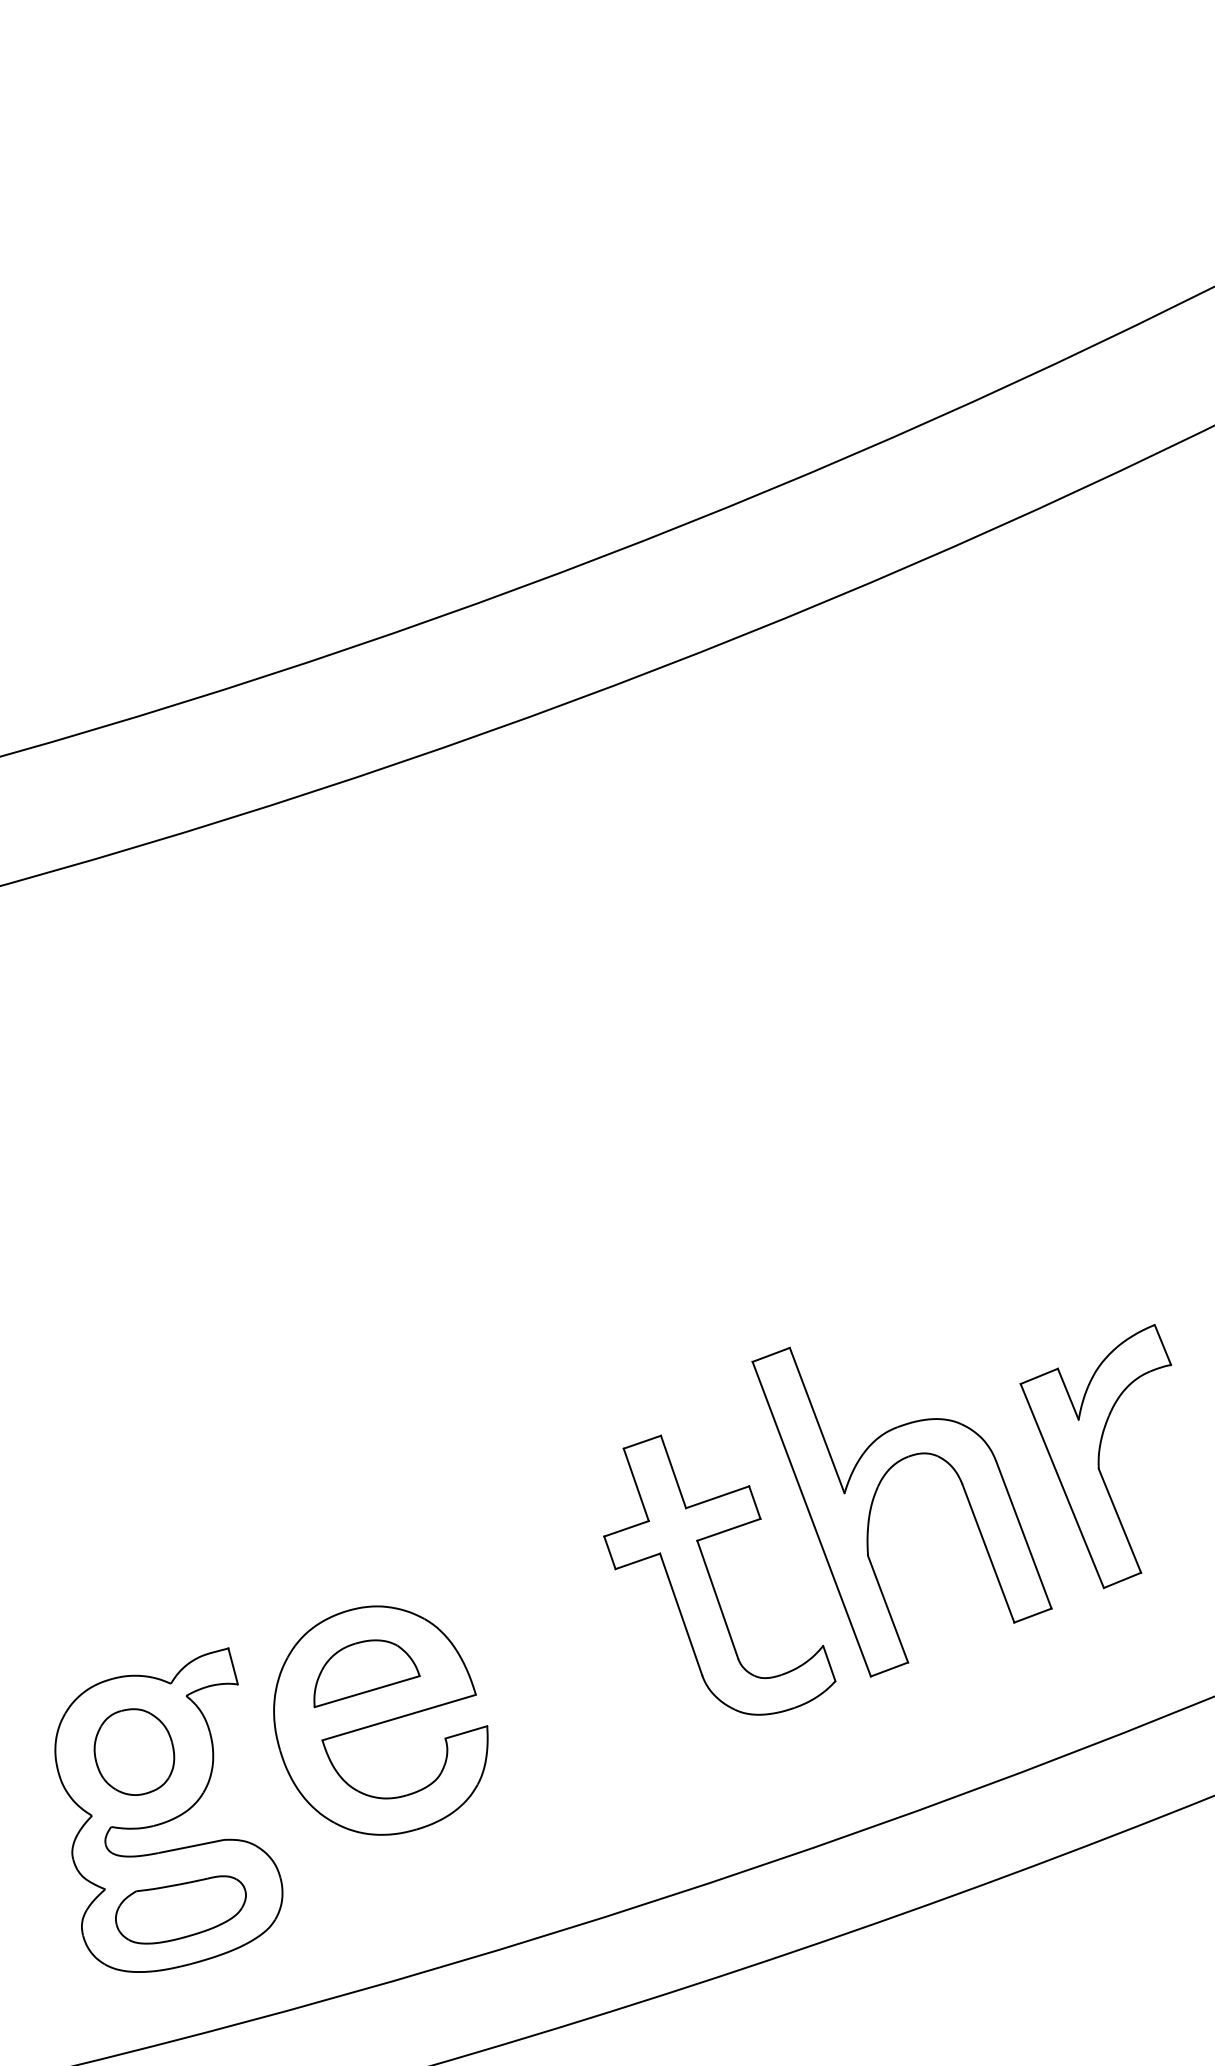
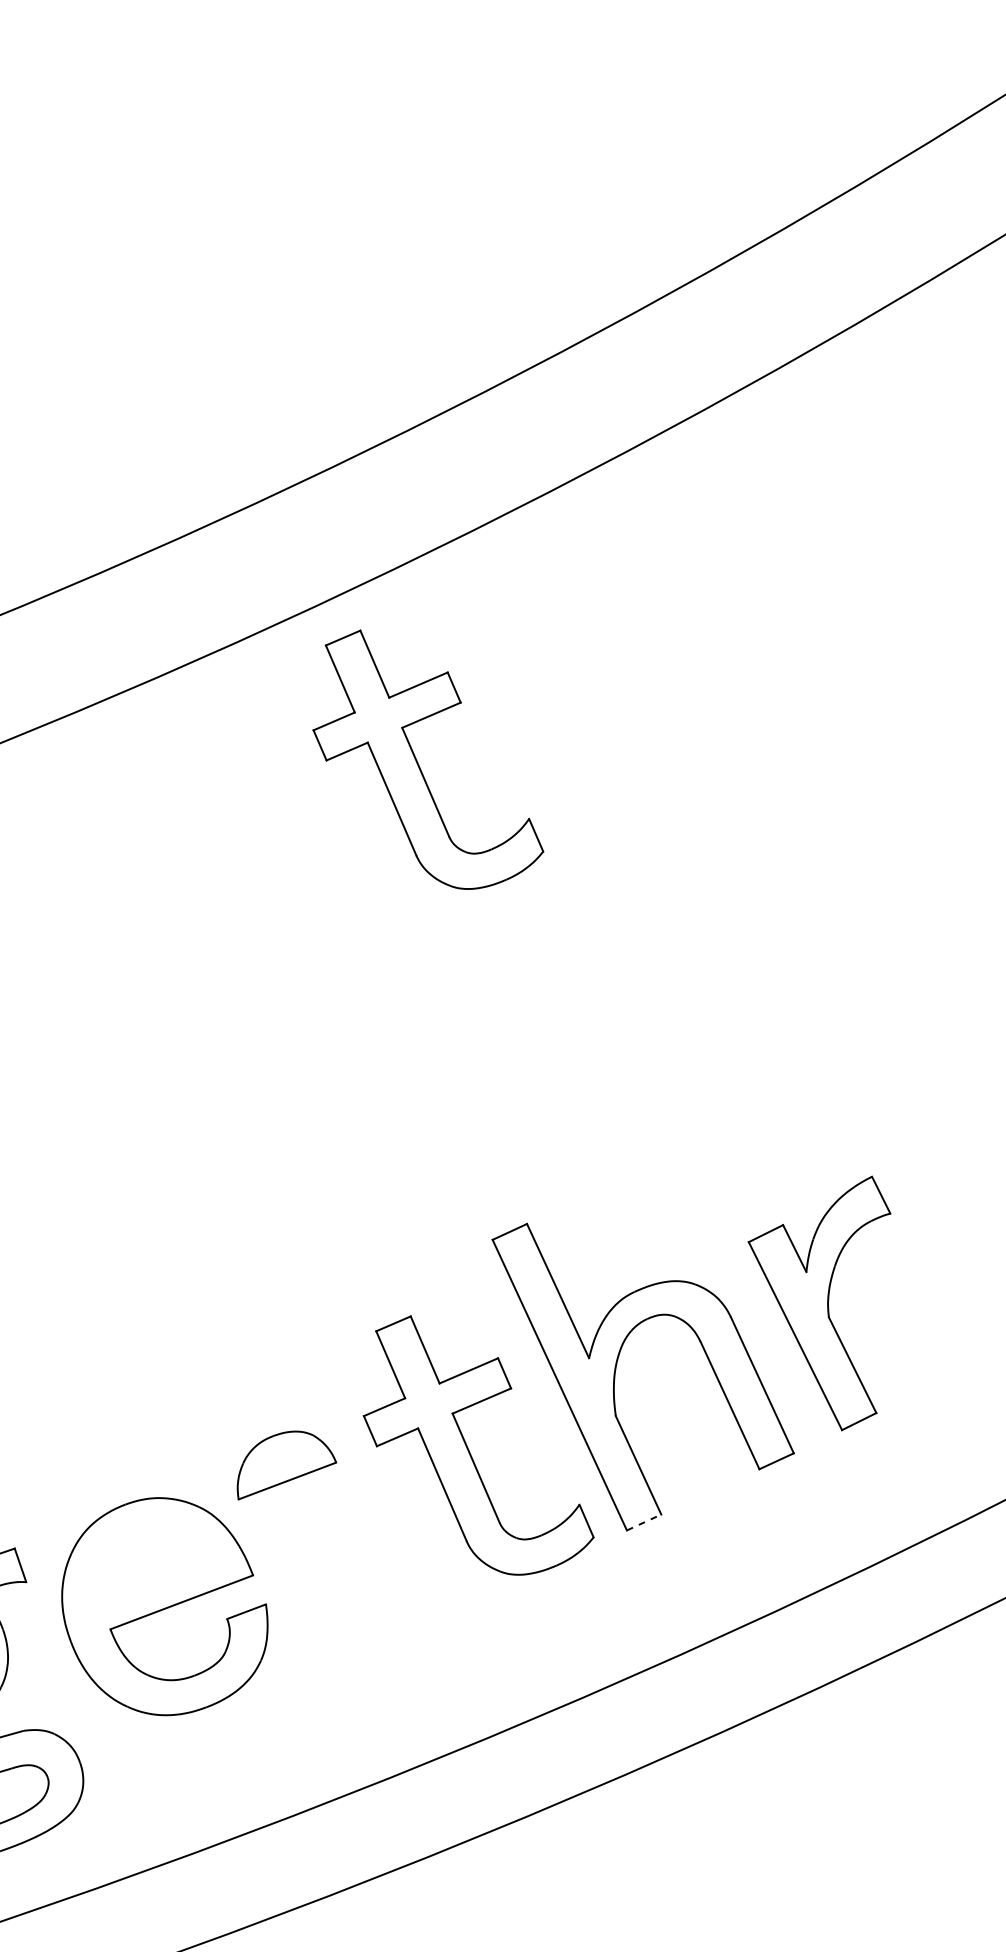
part: (711, 856) -> (418, 762), added
line: (889, 1669) -> (644, 1522), solid -> dashed
part: (366, 1673) -> (285, 1463), moved

